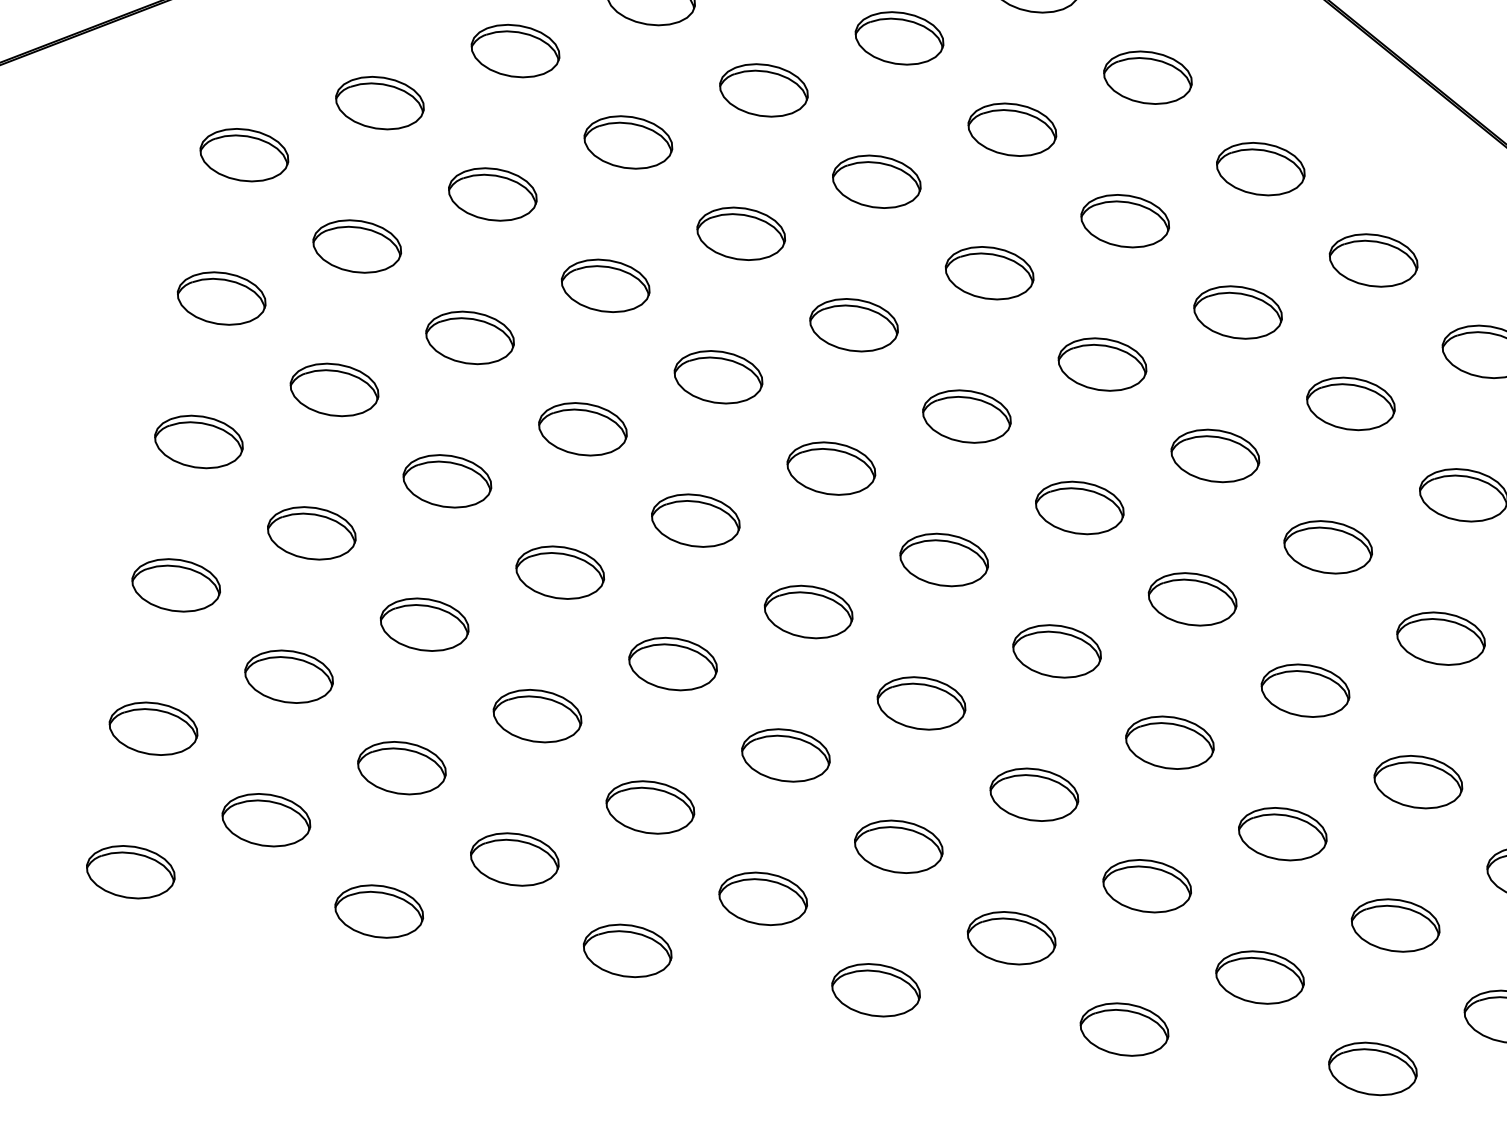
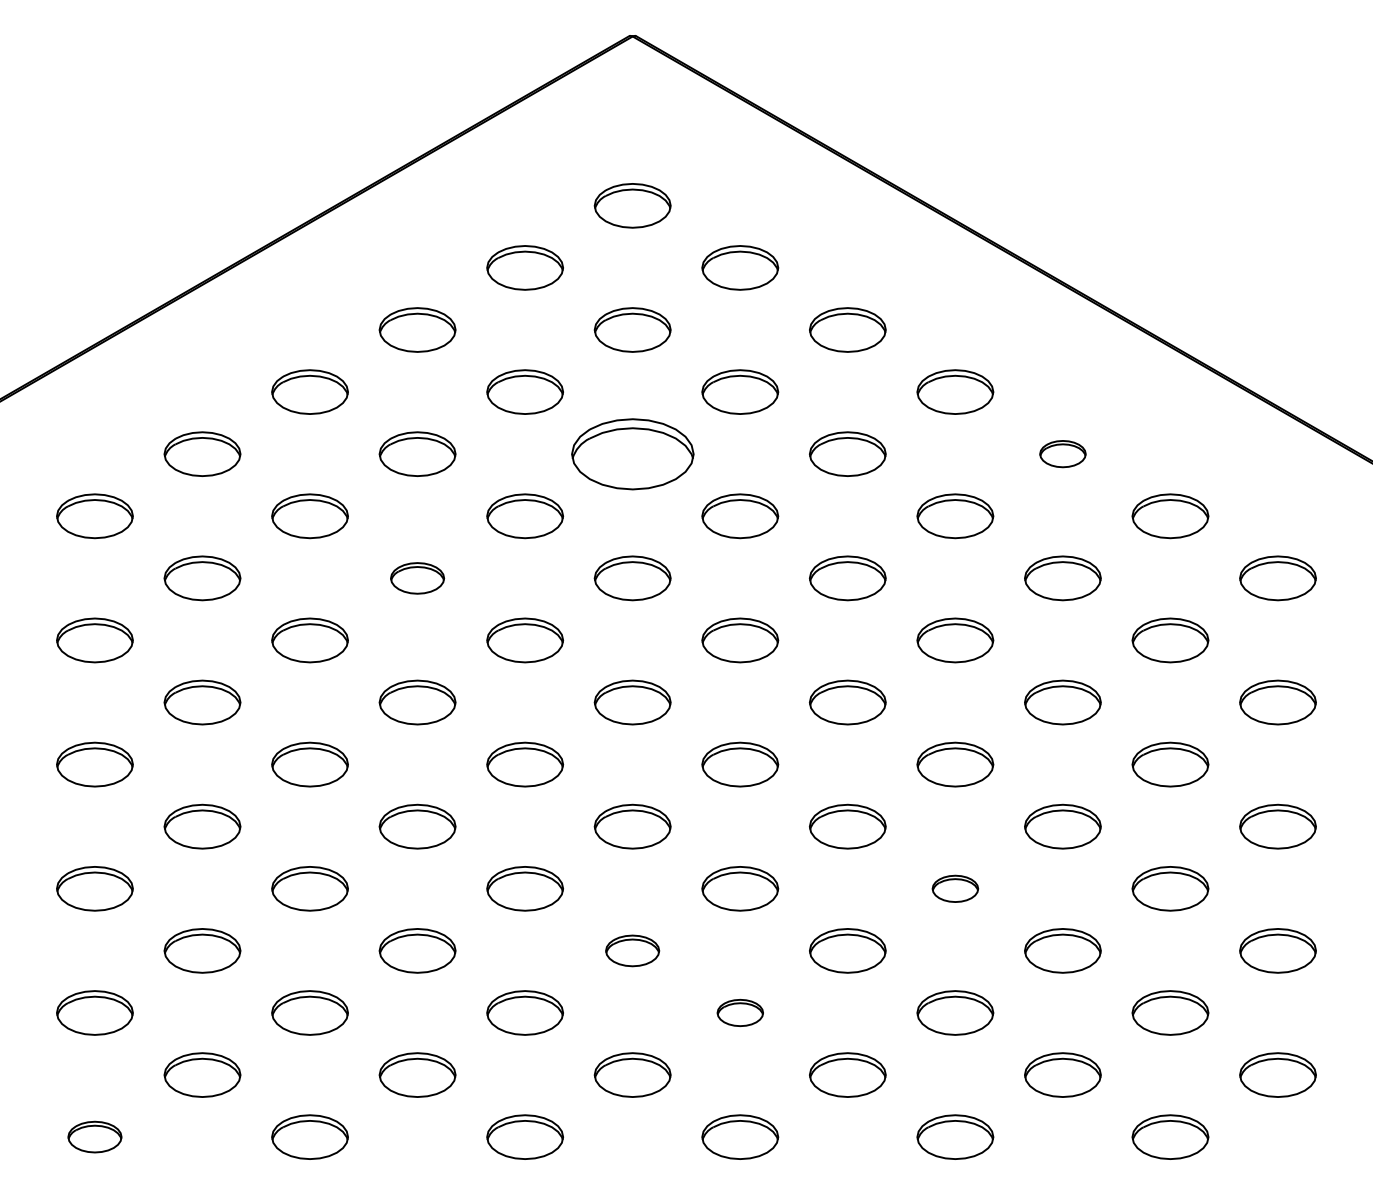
part: (876, 180) -> (632, 453), size x1.6
part: (1373, 259) -> (1062, 453), size x0.6
part: (605, 286) -> (417, 578), size x0.7
part: (1170, 742) -> (955, 888), size x0.6
part: (785, 754) -> (632, 950), size x0.7
part: (899, 846) -> (740, 1012), size x0.6
part: (130, 871) -> (94, 1136), size x0.7

